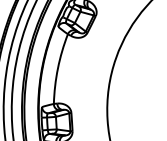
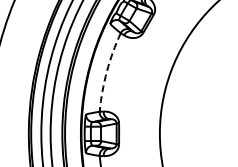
arc: (57, 68) -> (106, 71), solid -> dashed

